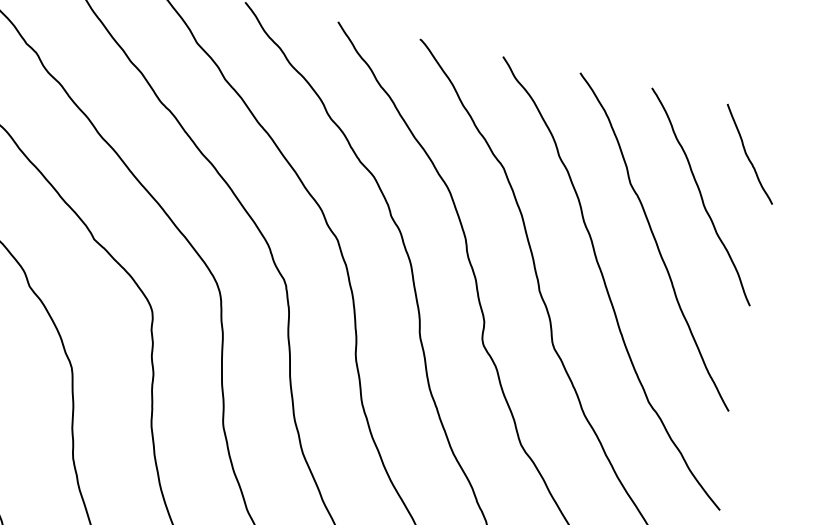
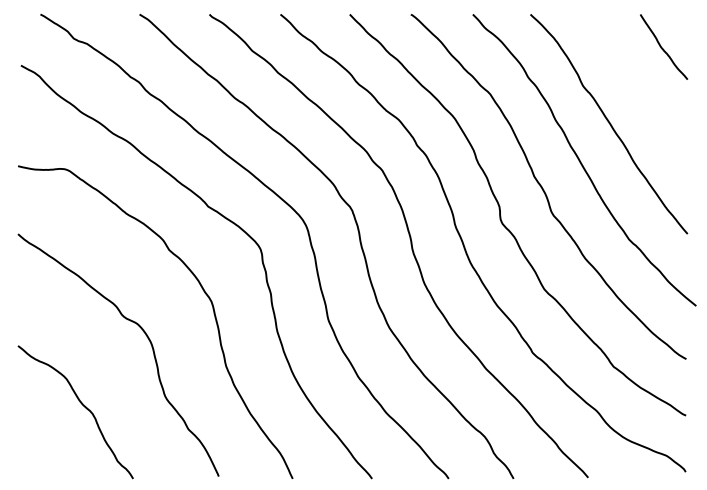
curve: (701, 196) -> (635, 84), removed

